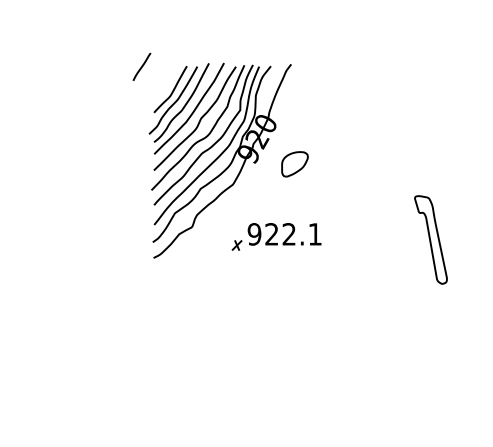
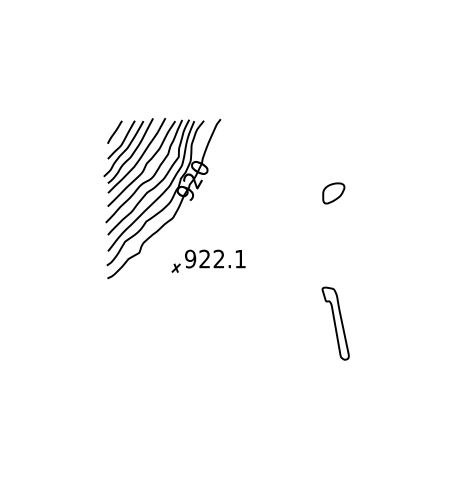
line: (141, 65) -> (114, 131), moved
part: (294, 164) -> (333, 193), moved
part: (430, 239) -> (335, 323), moved

